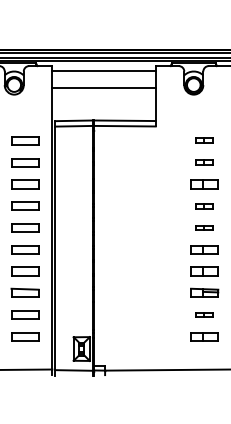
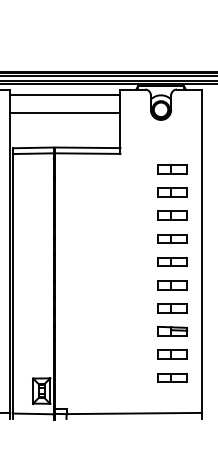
part: (204, 140) -> (172, 168), size x1.67
part: (204, 162) -> (172, 192), size x1.67
part: (204, 205) -> (172, 238), size x1.67
part: (204, 227) -> (172, 261), size x1.67
part: (204, 314) -> (172, 354), size x1.67

